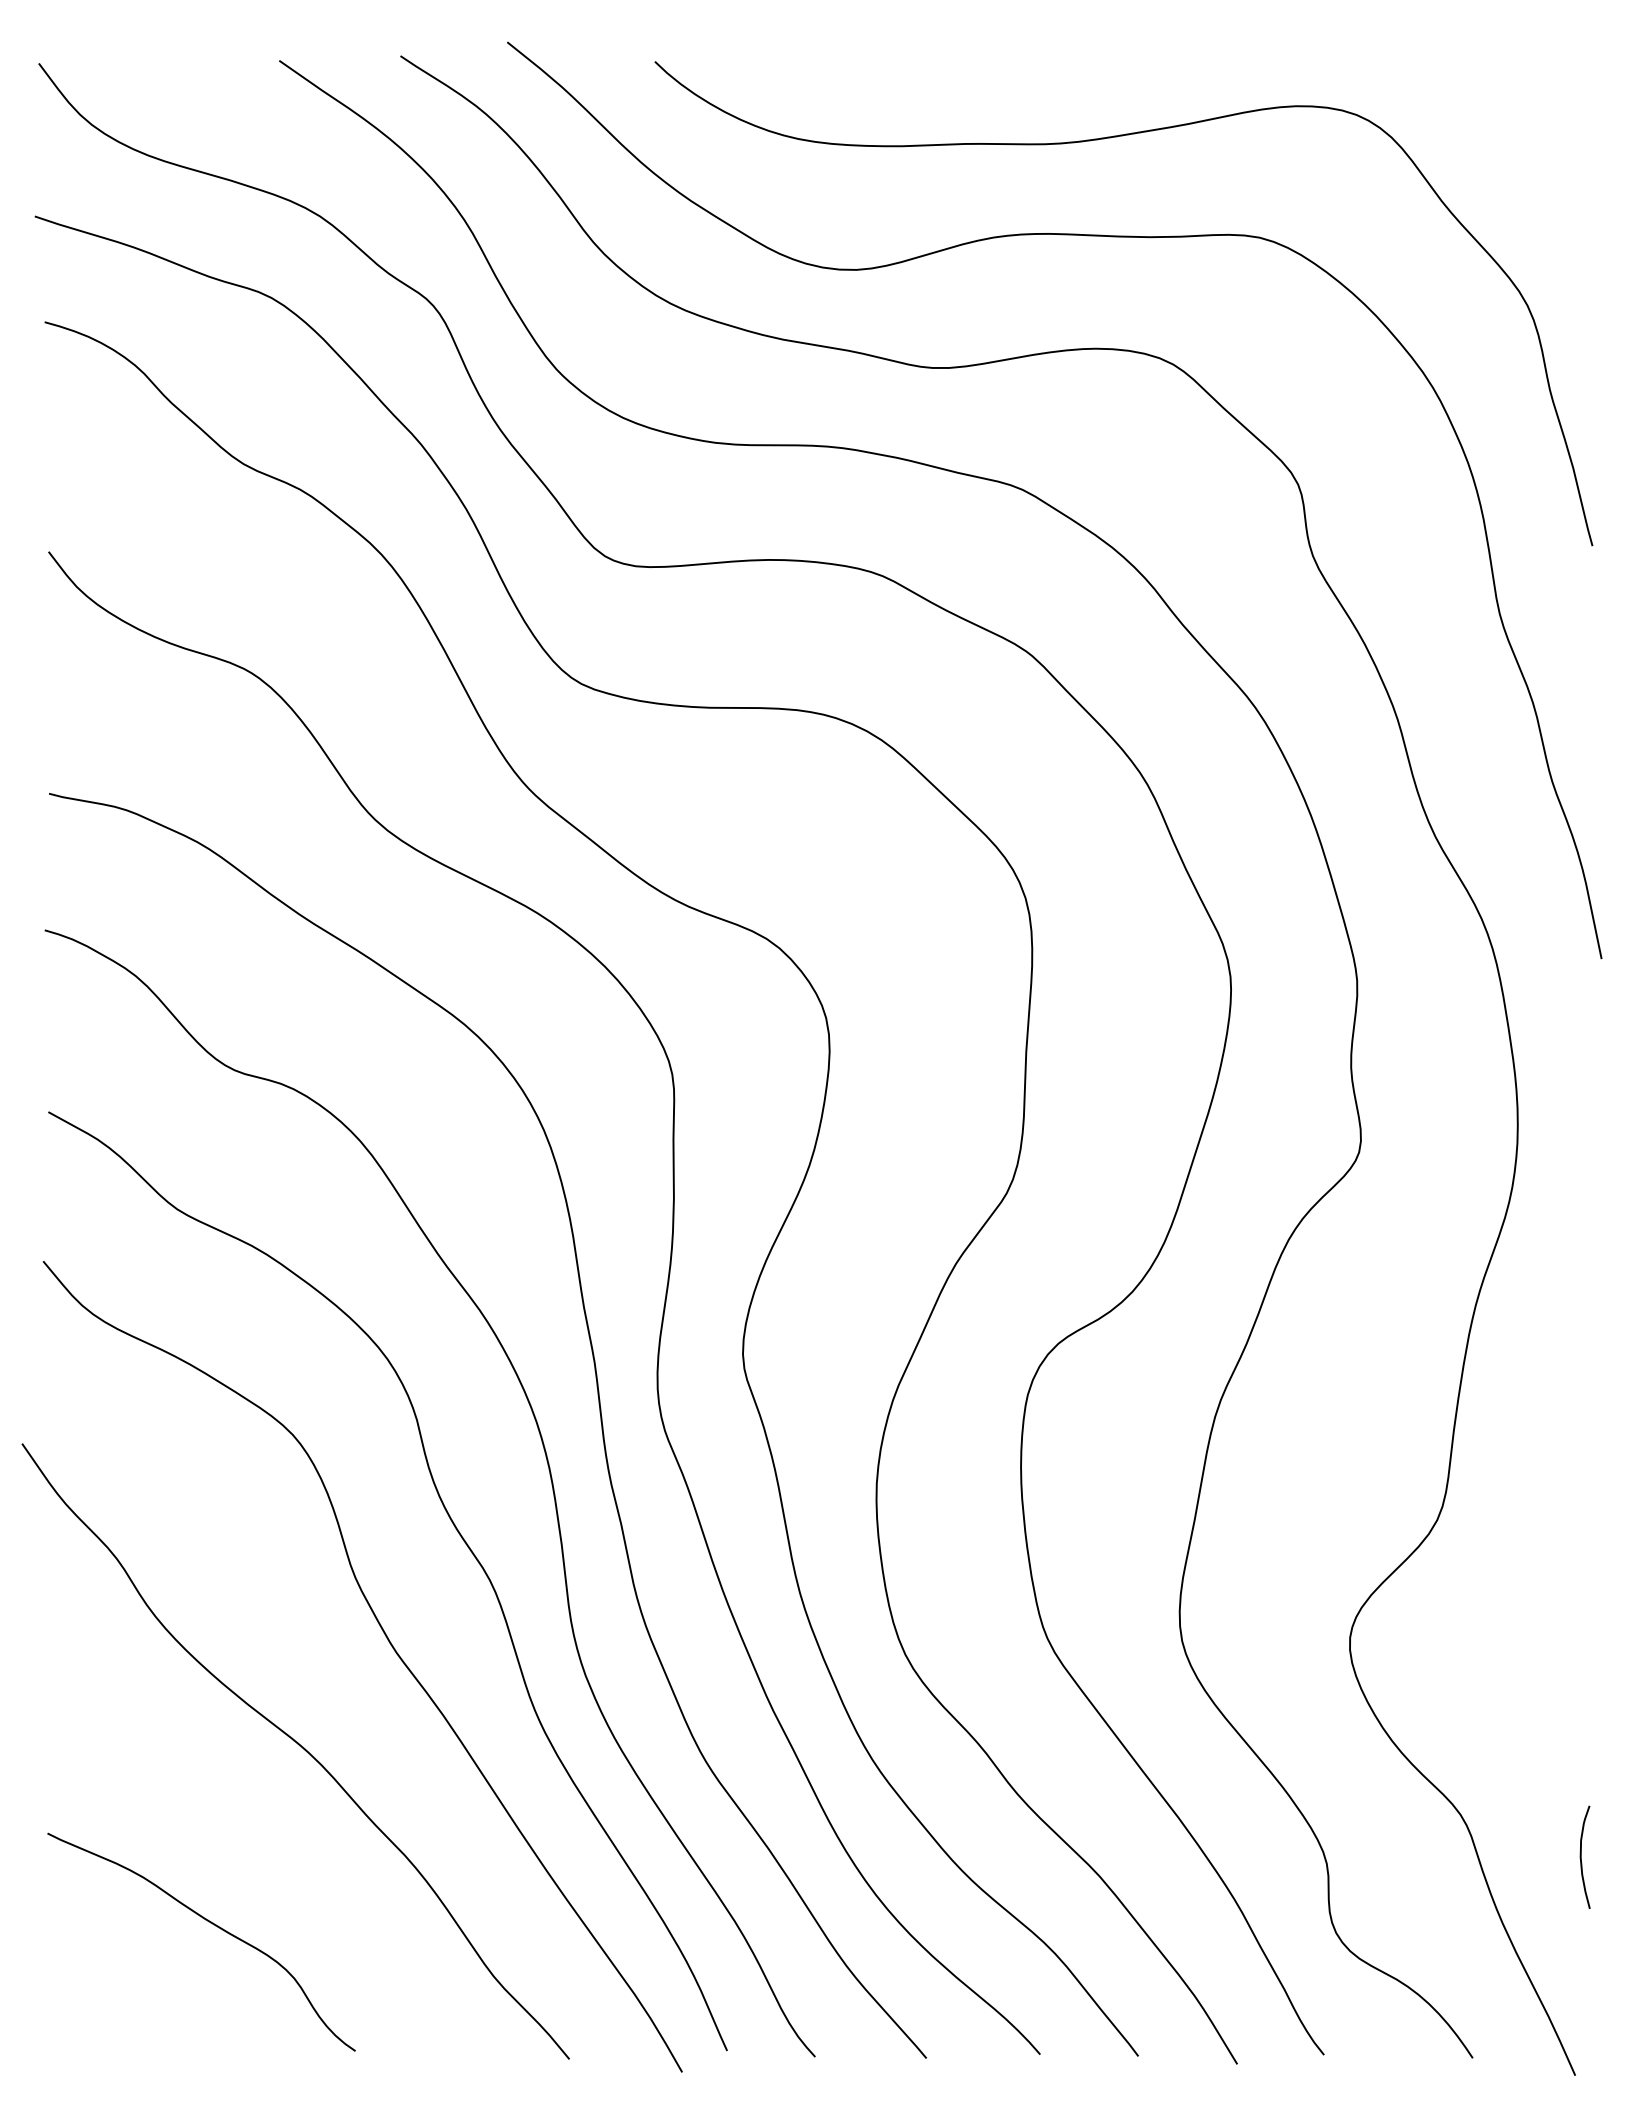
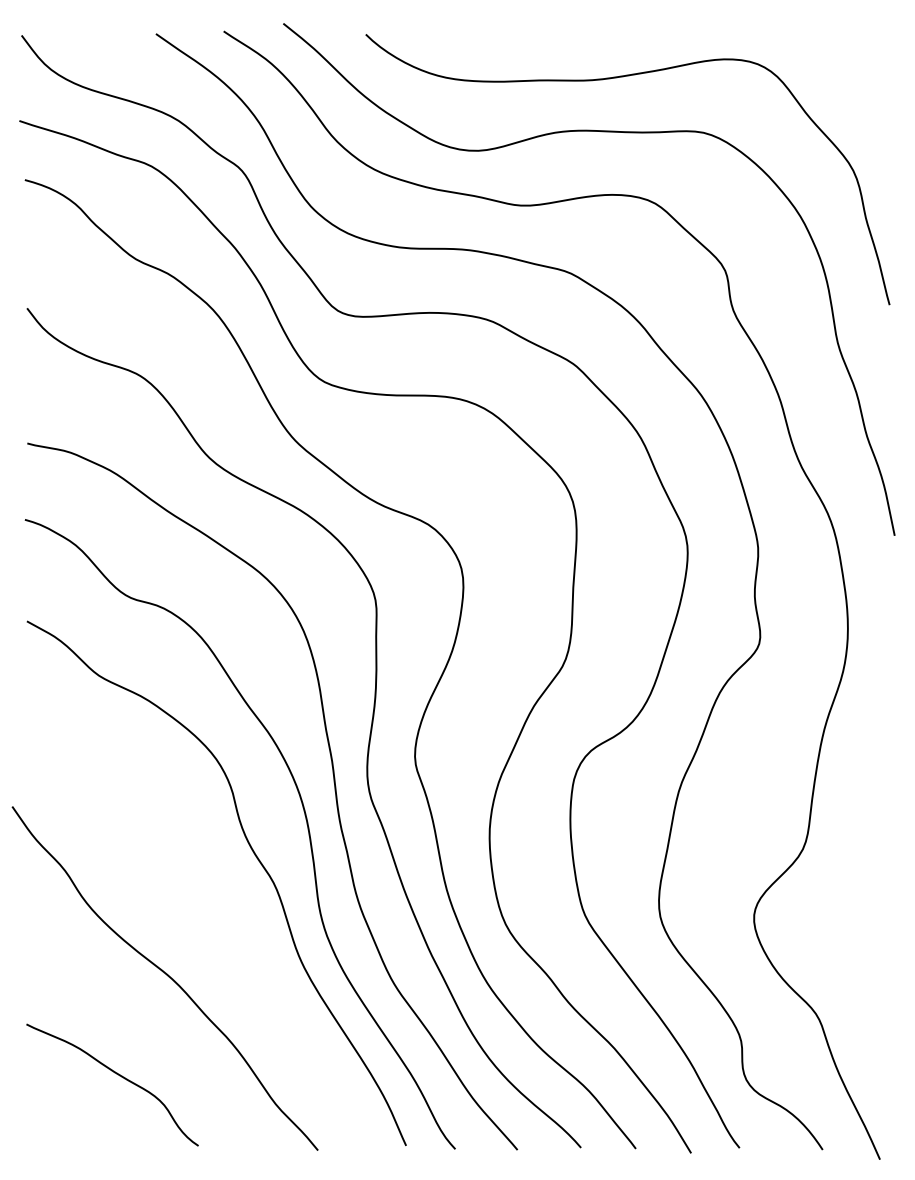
curve: (389, 1645) -> (217, 919), removed
curve: (1581, 1856) -> (883, 1037), removed

